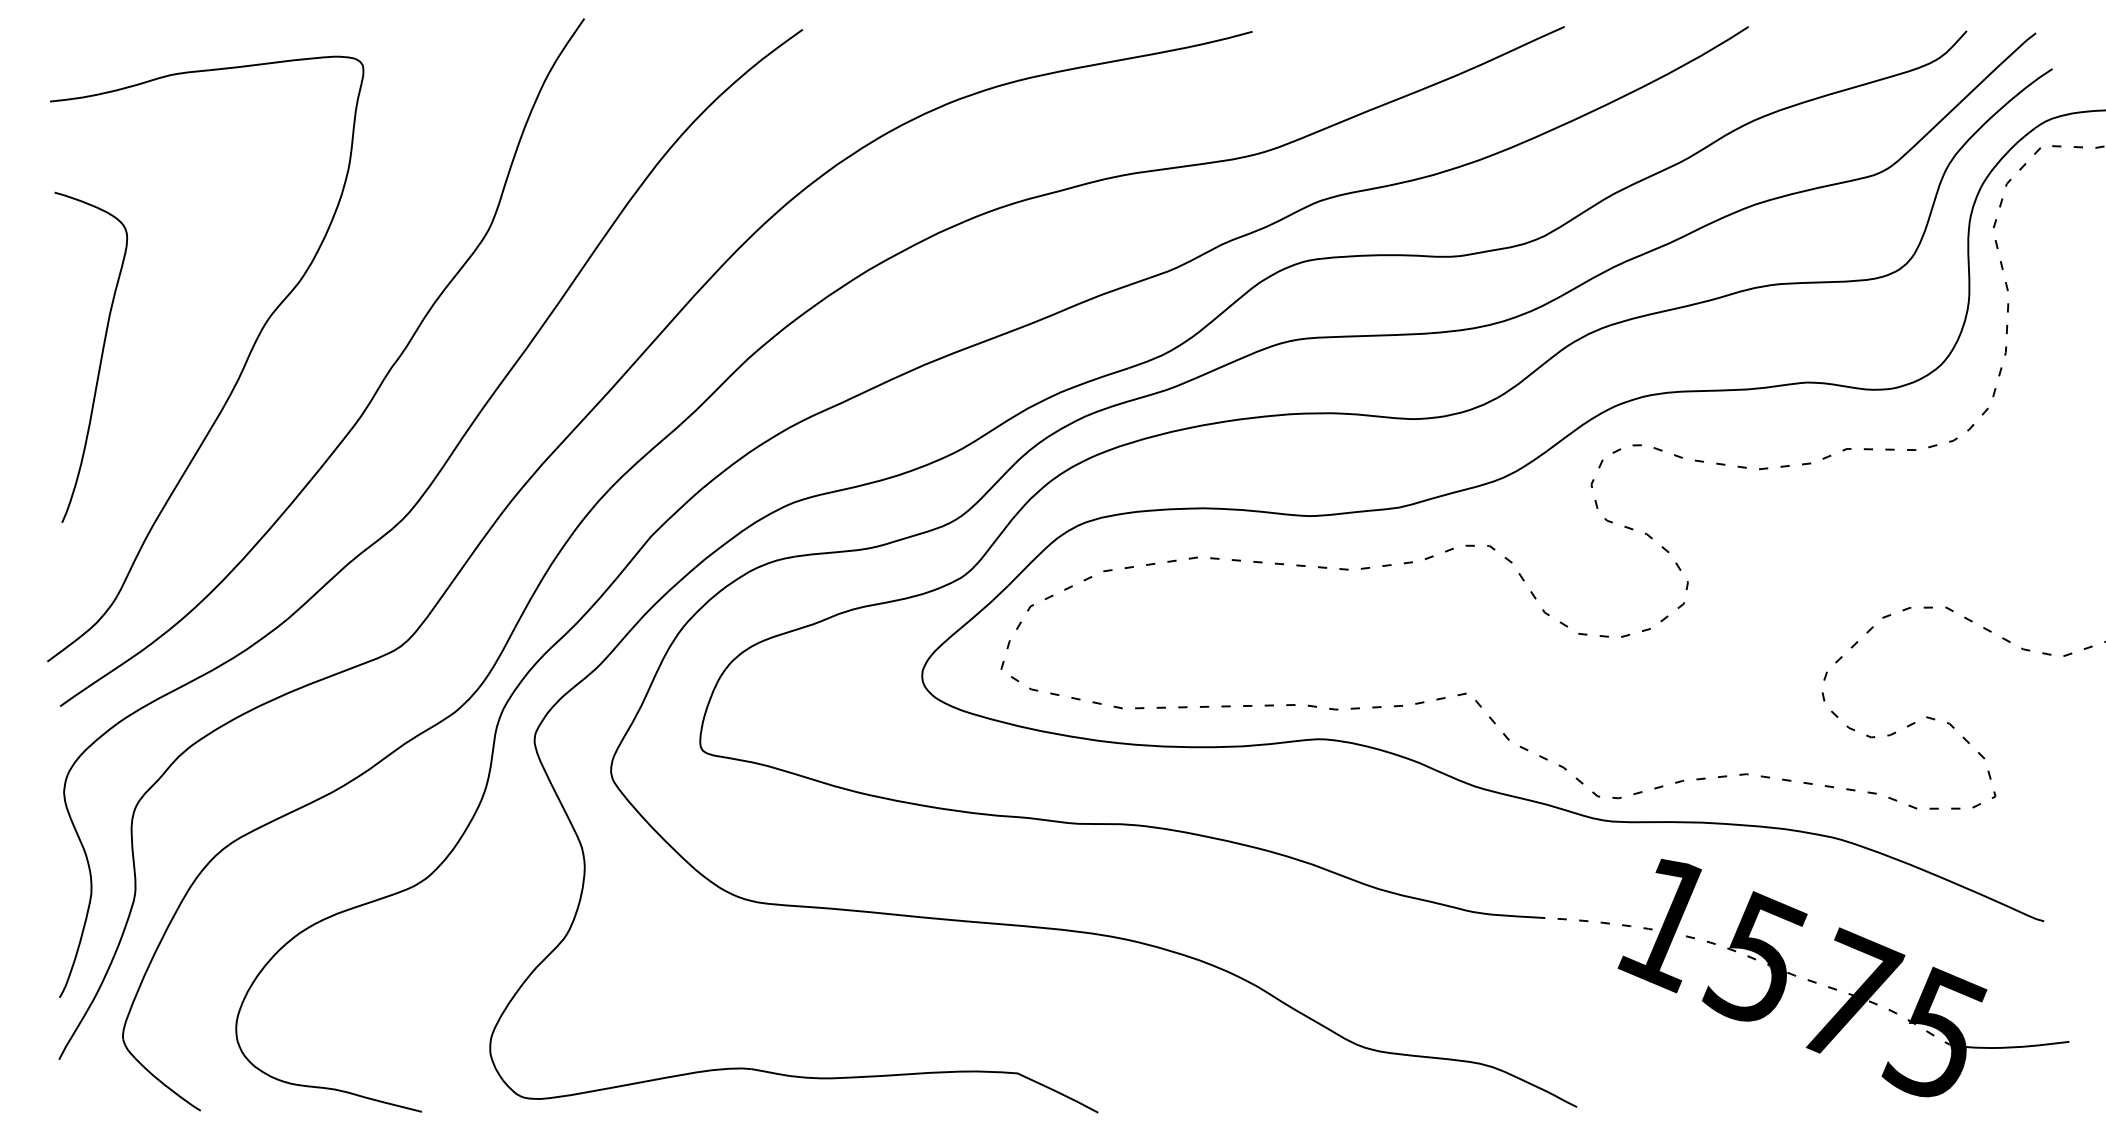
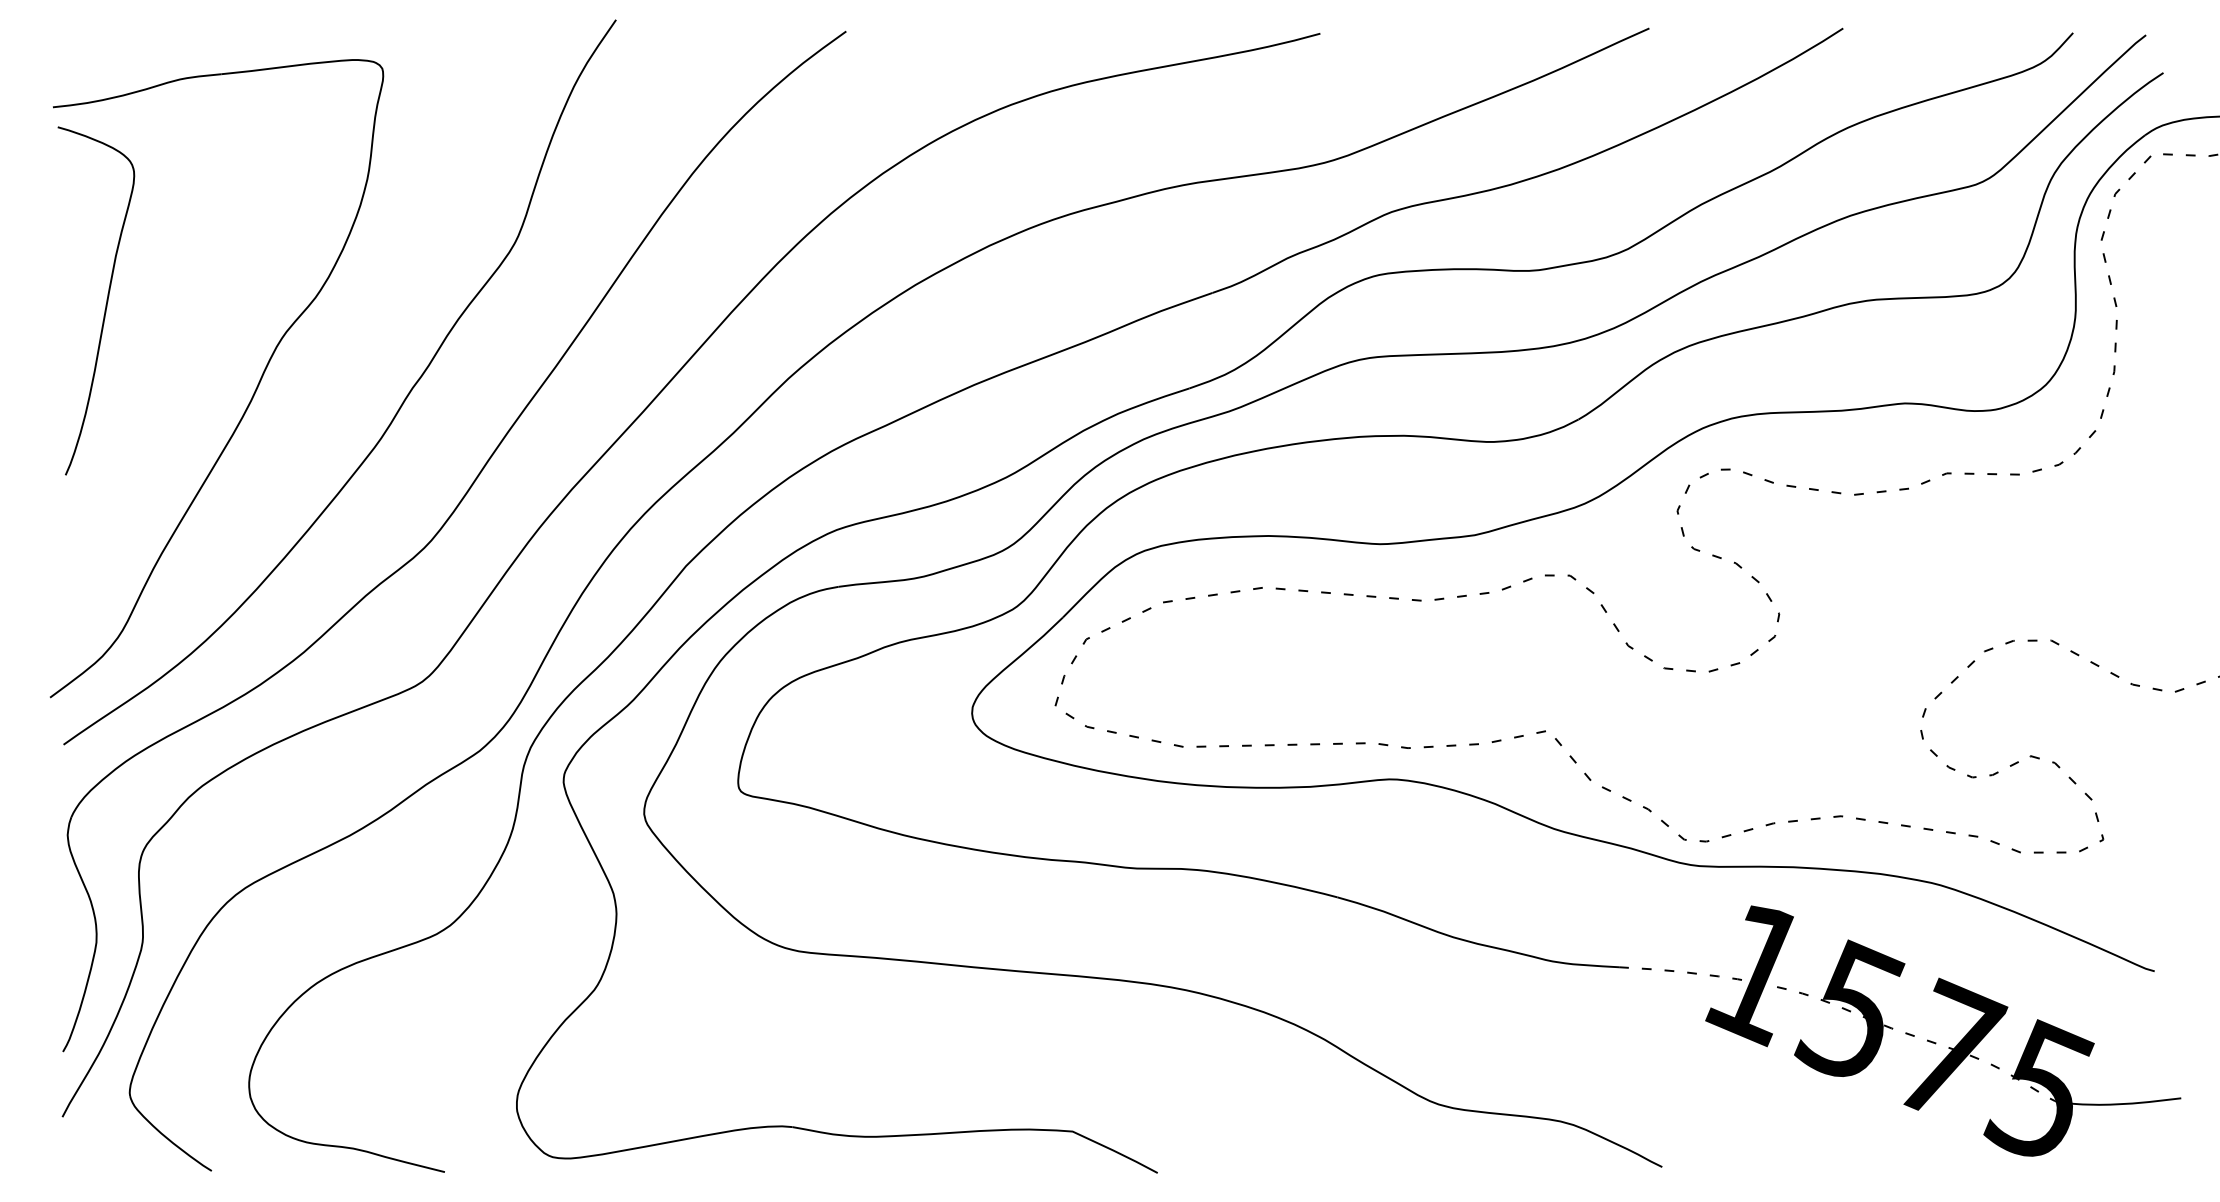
curve: (99, 360) -> (105, 304), moved

